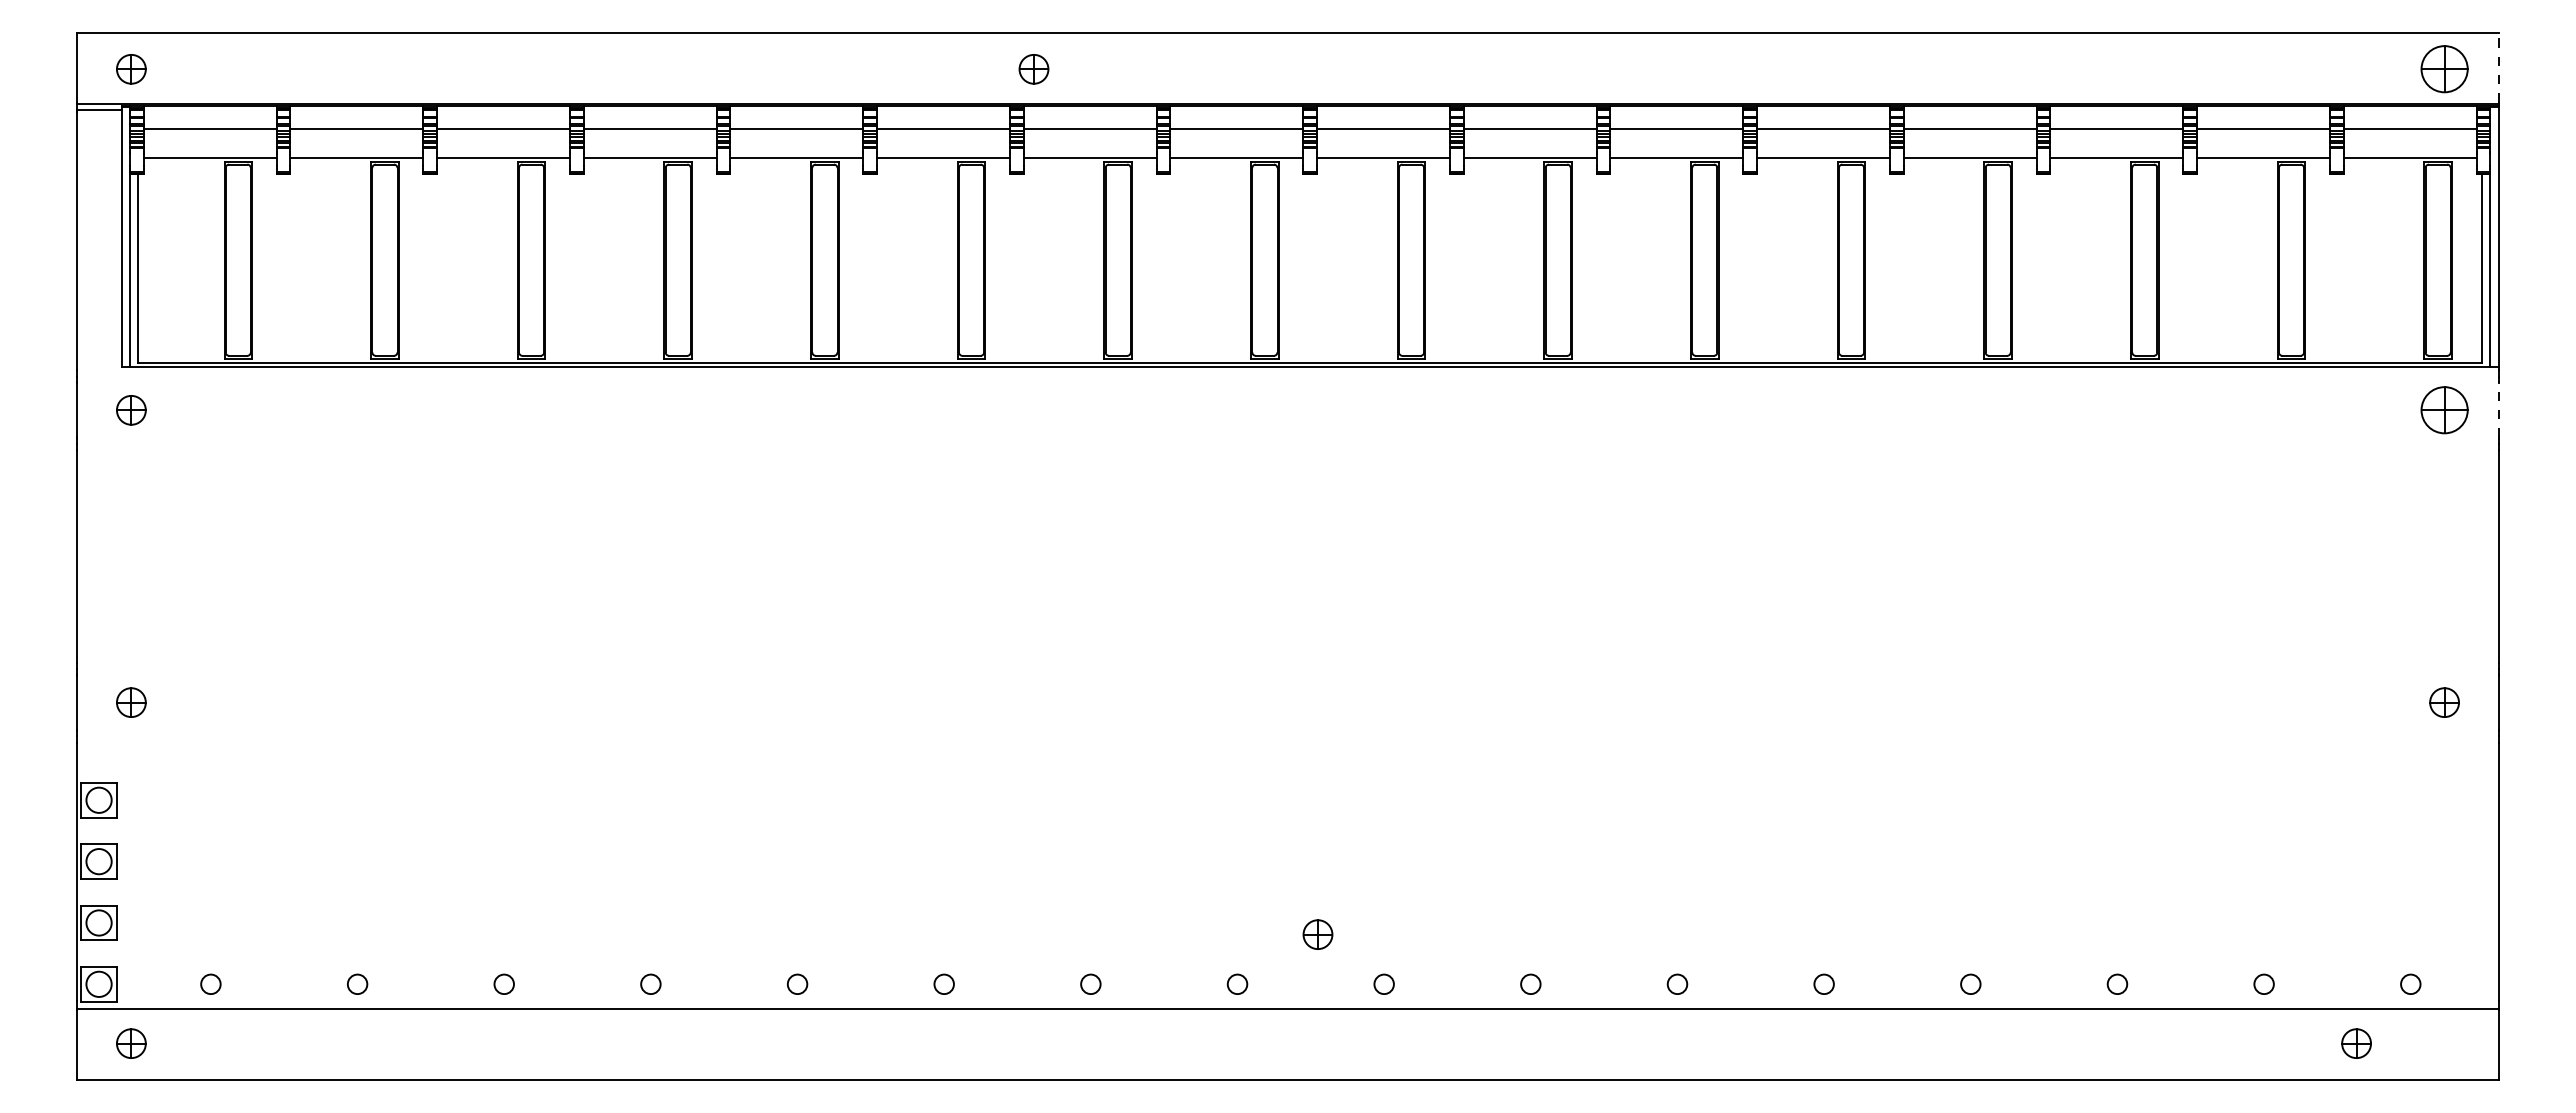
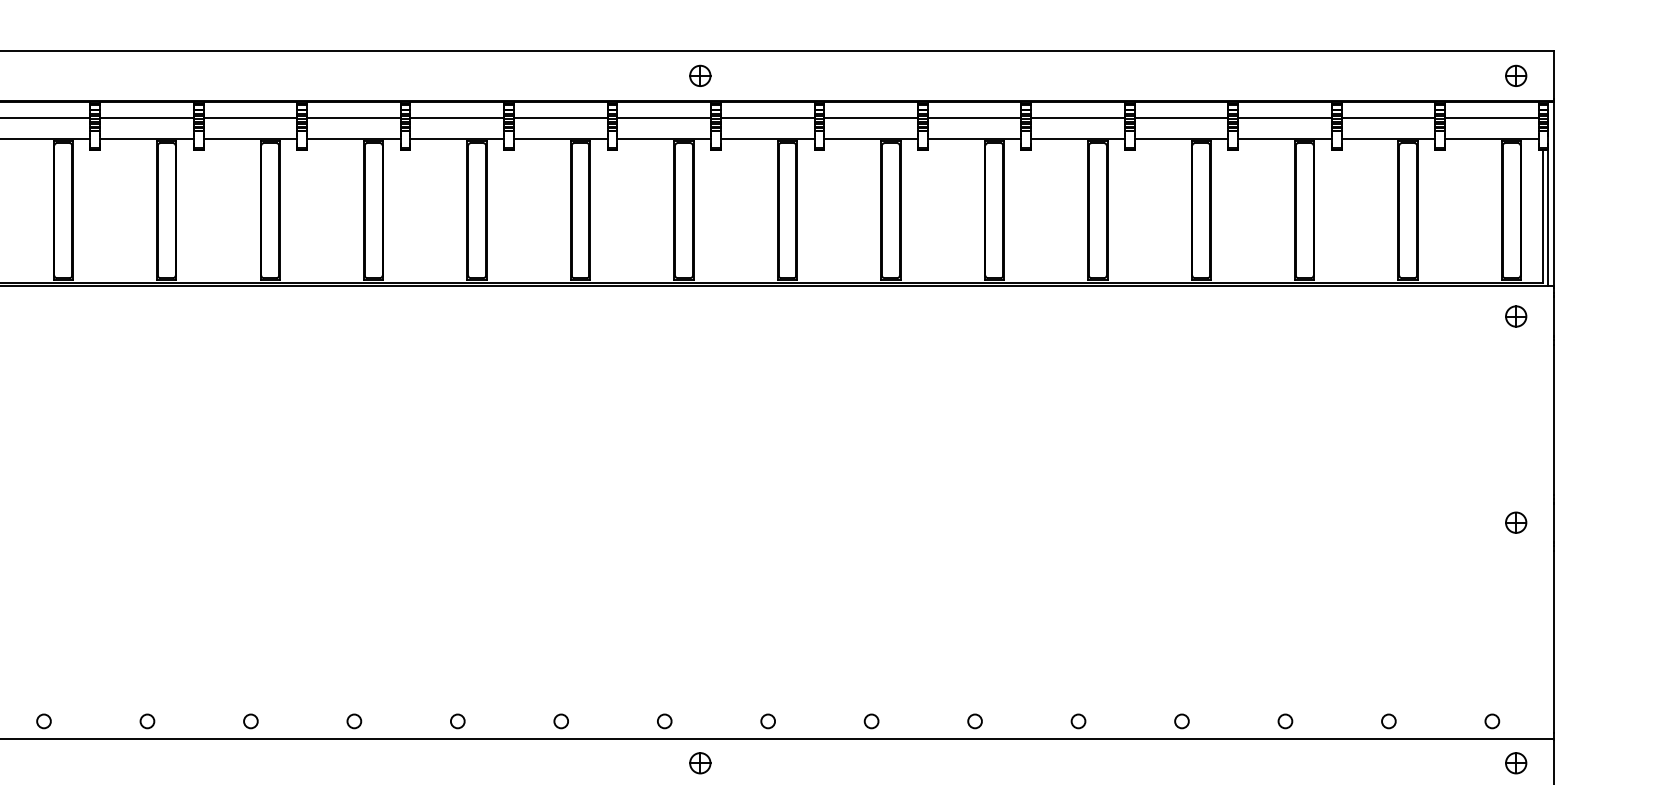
line: (2498, 67) -> (1554, 74), dashed -> solid
part: (1033, 69) -> (699, 76), moved
part: (2444, 69) -> (1516, 76), size x0.62
line: (2498, 409) -> (1554, 315), dashed -> solid
part: (2444, 410) -> (1516, 316), size x0.62
part: (1317, 934) -> (699, 763), moved
part: (2356, 1043) -> (1516, 763), moved

